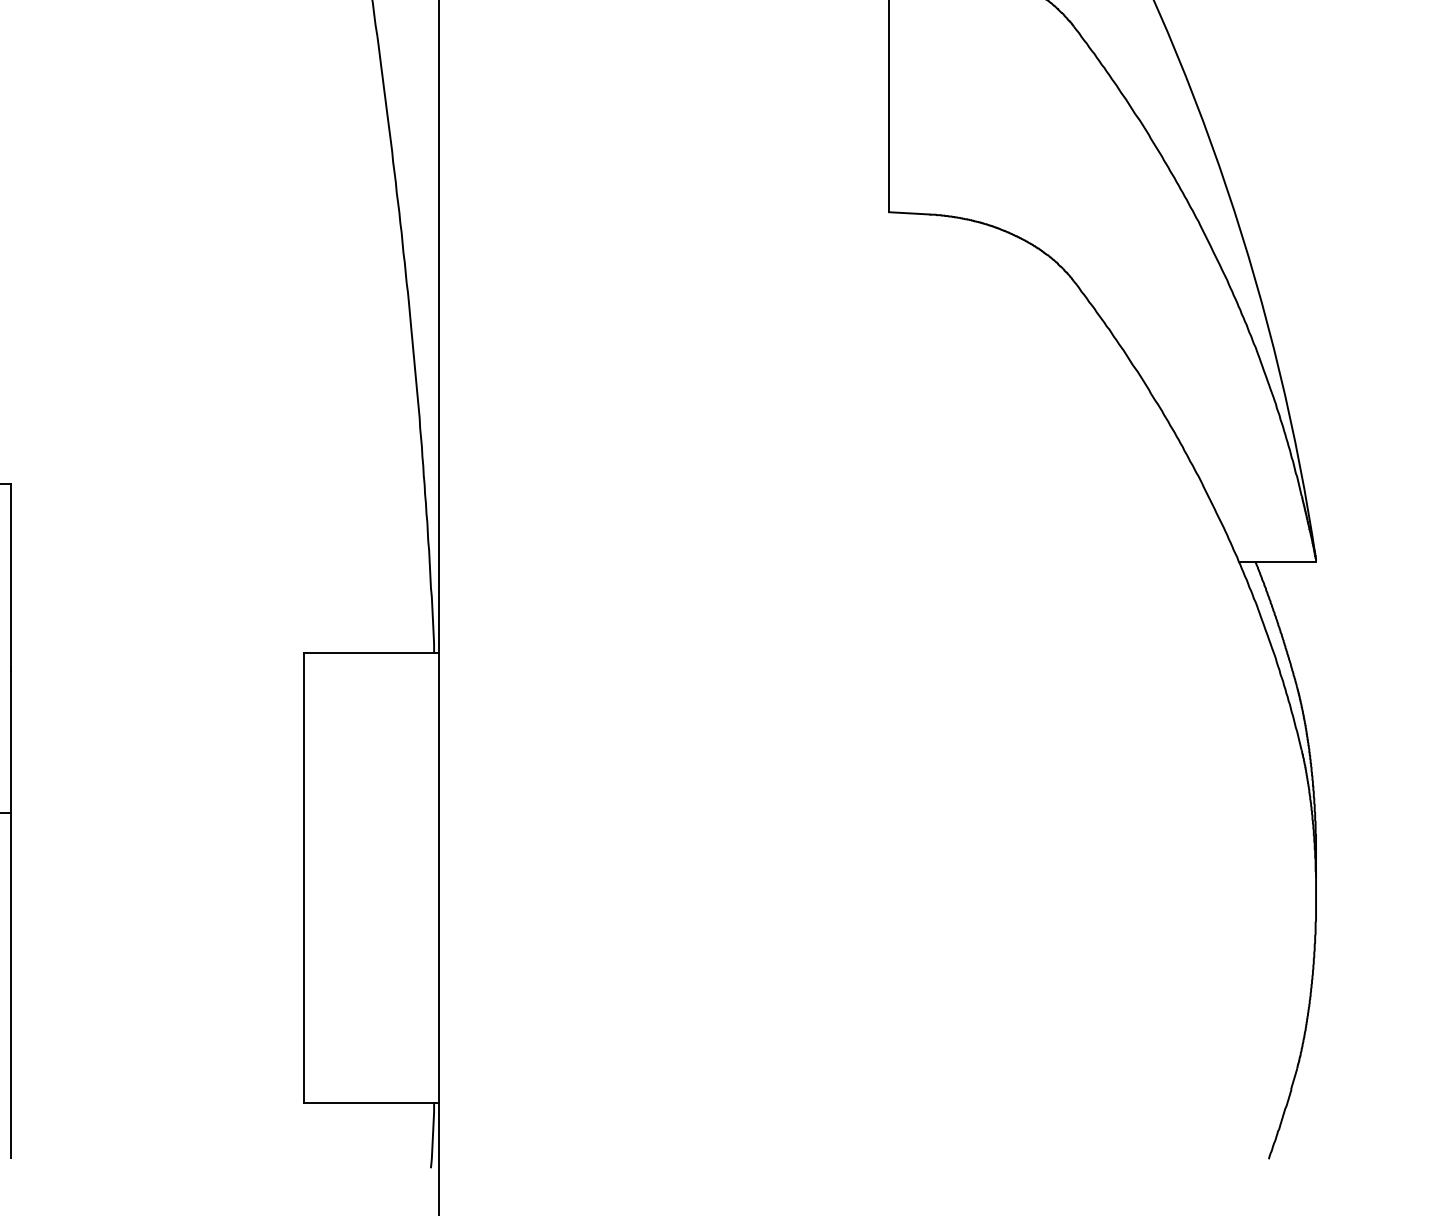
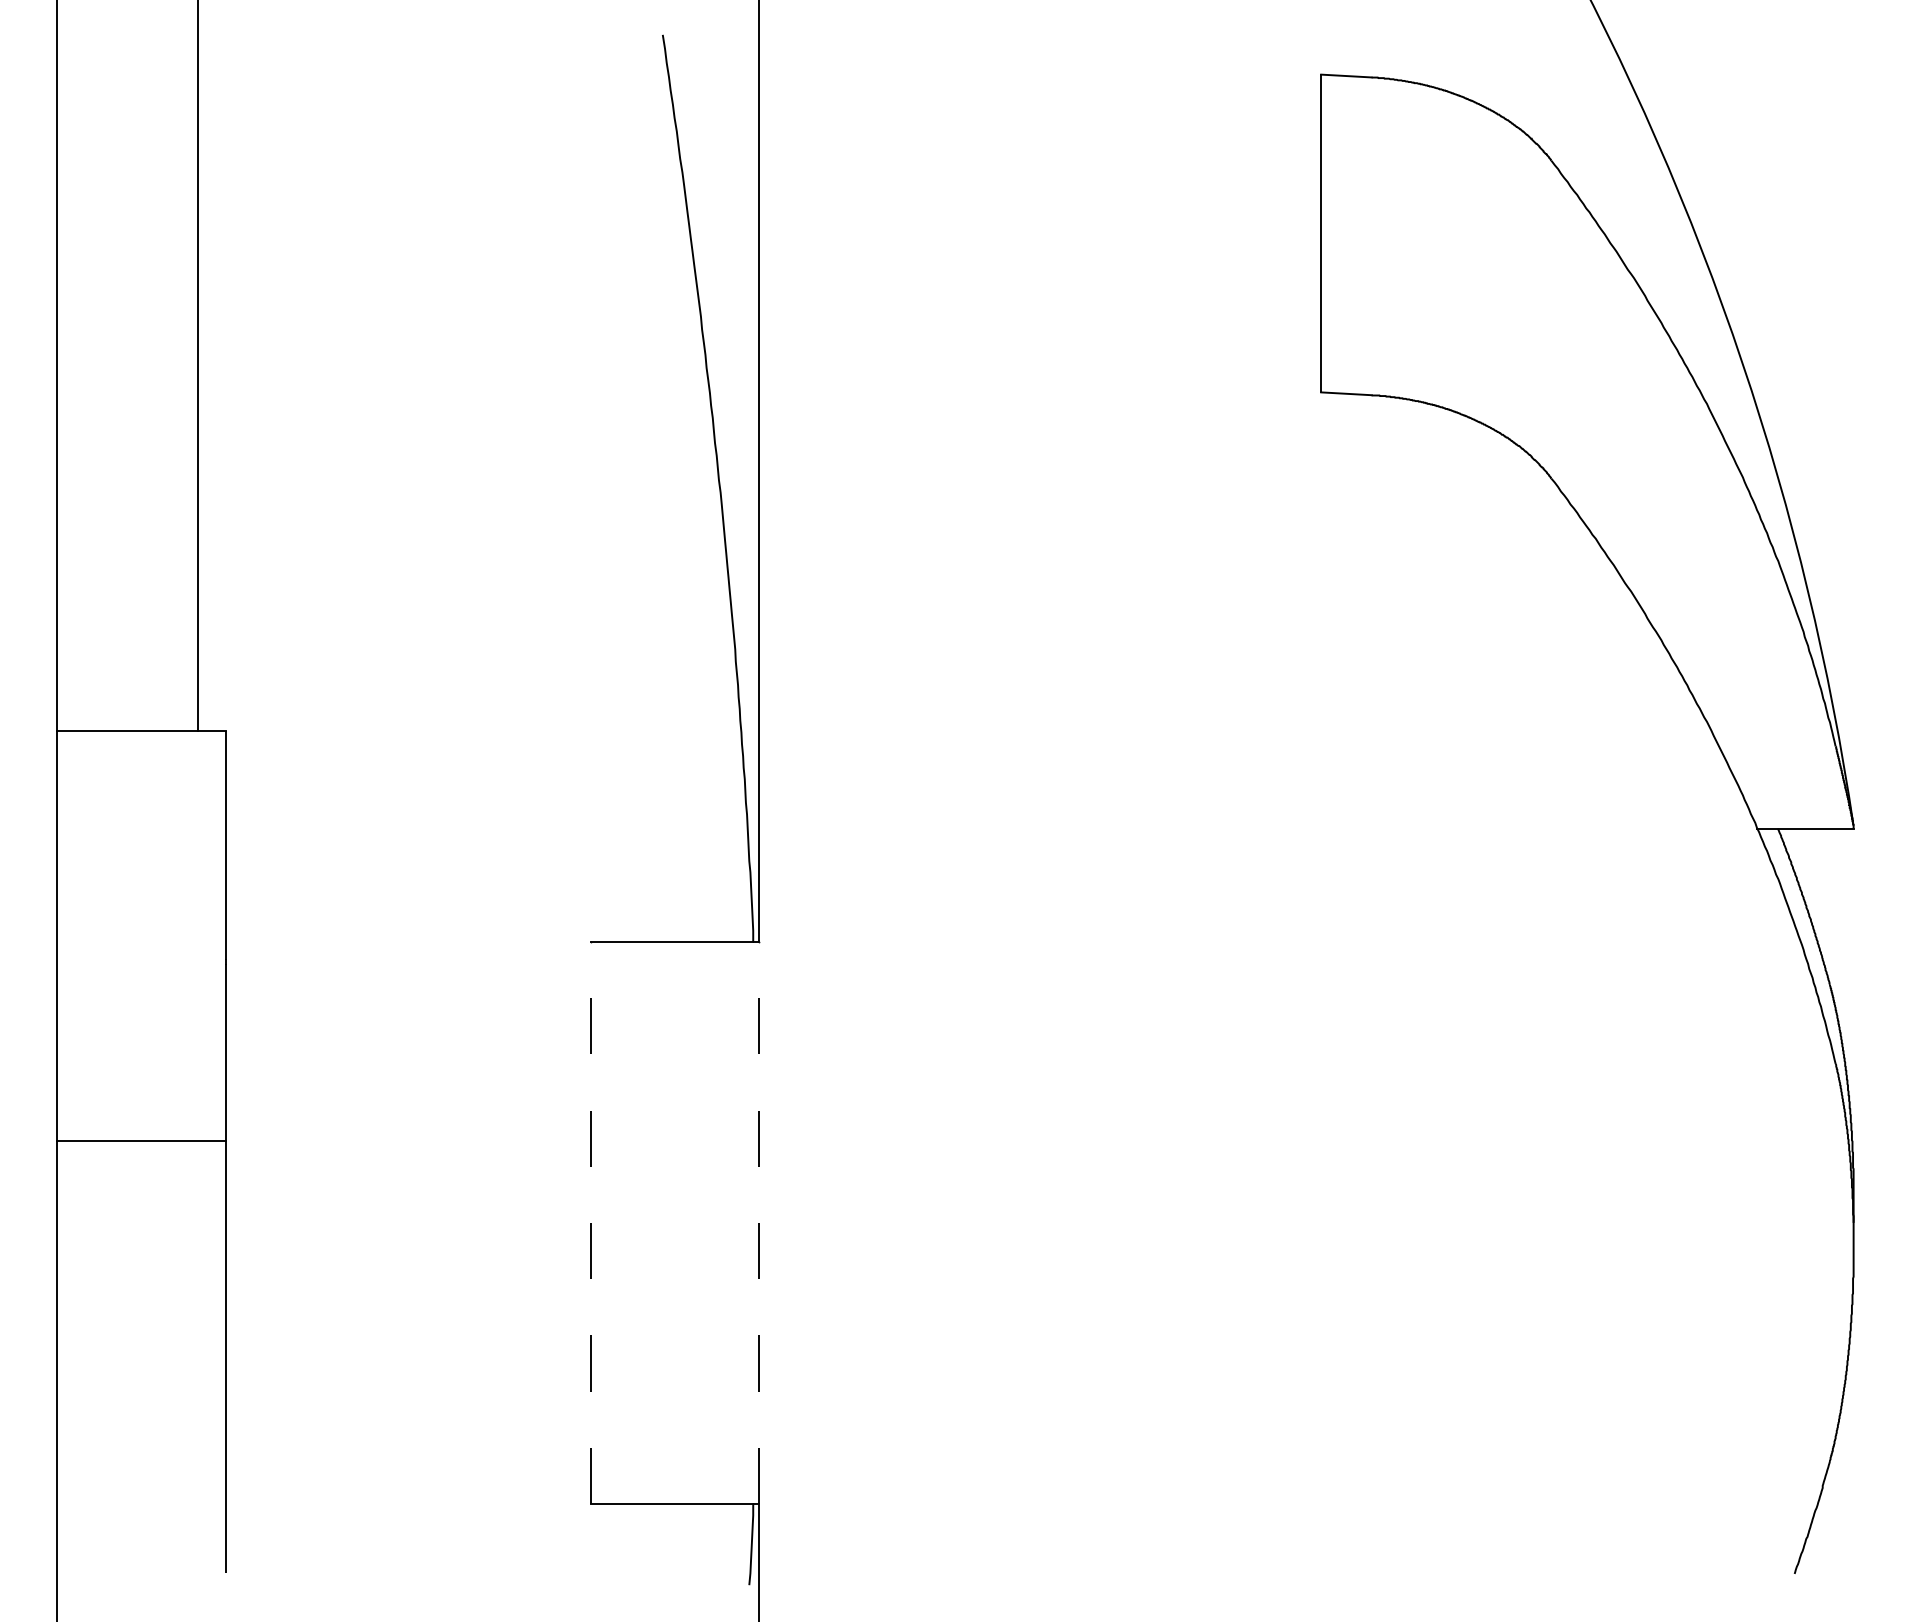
line: (303, 877) -> (590, 1222), solid -> dashed
line: (439, 877) -> (759, 1222), solid -> dashed

